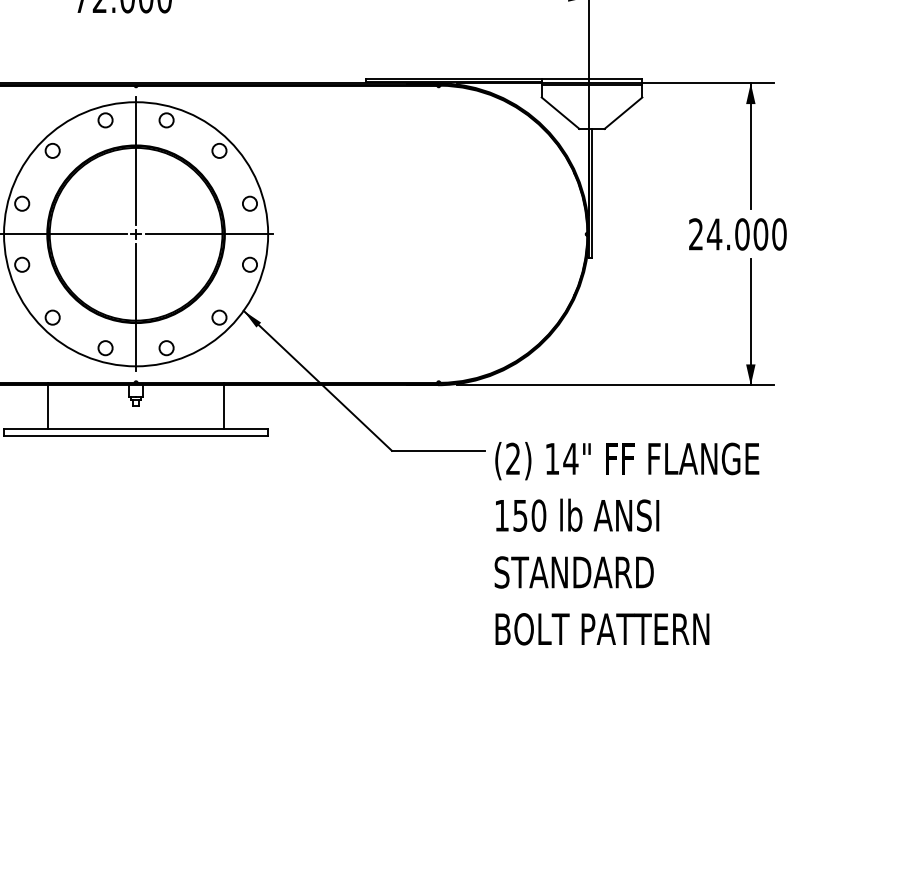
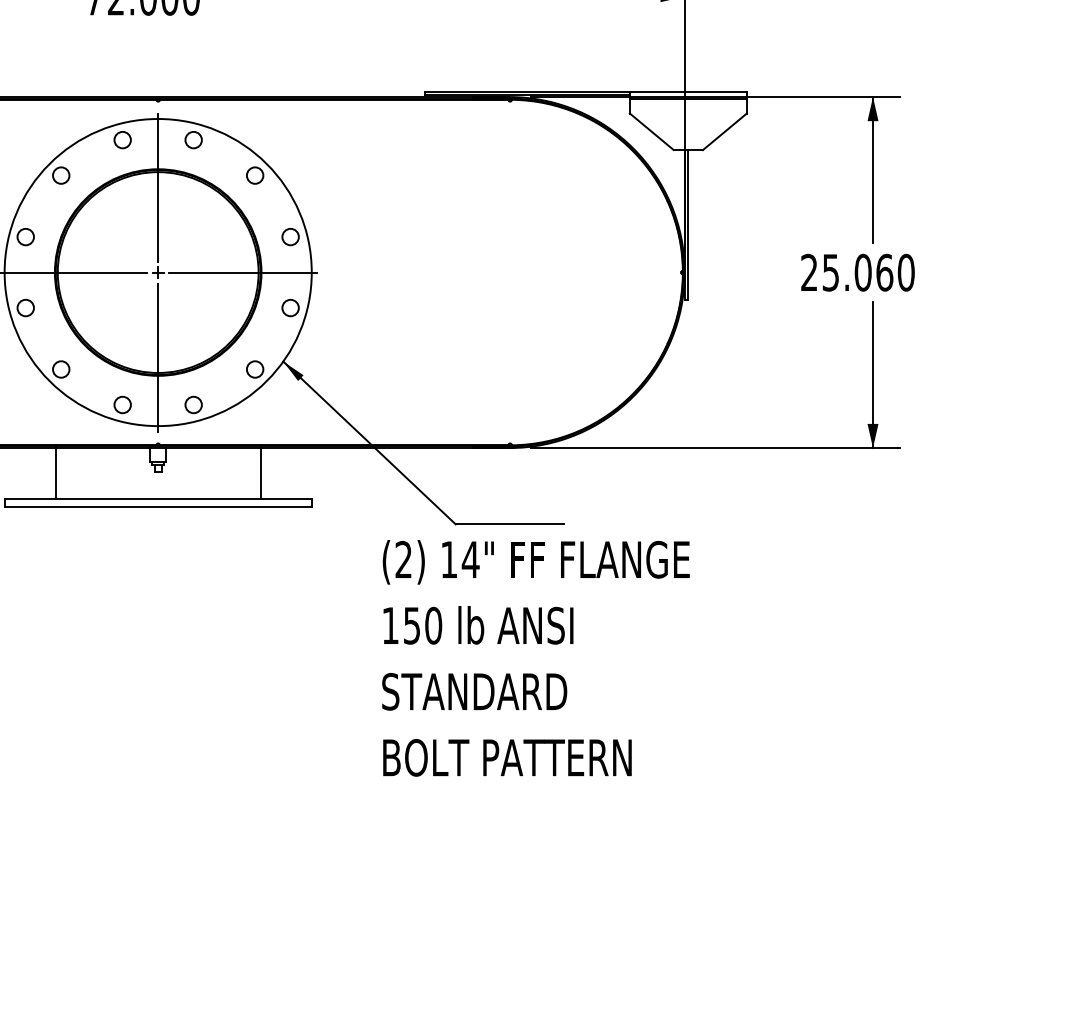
text: (737, 234) -> (857, 272), 24.000 -> 25.060
text: (626, 543) -> (535, 658), moved

